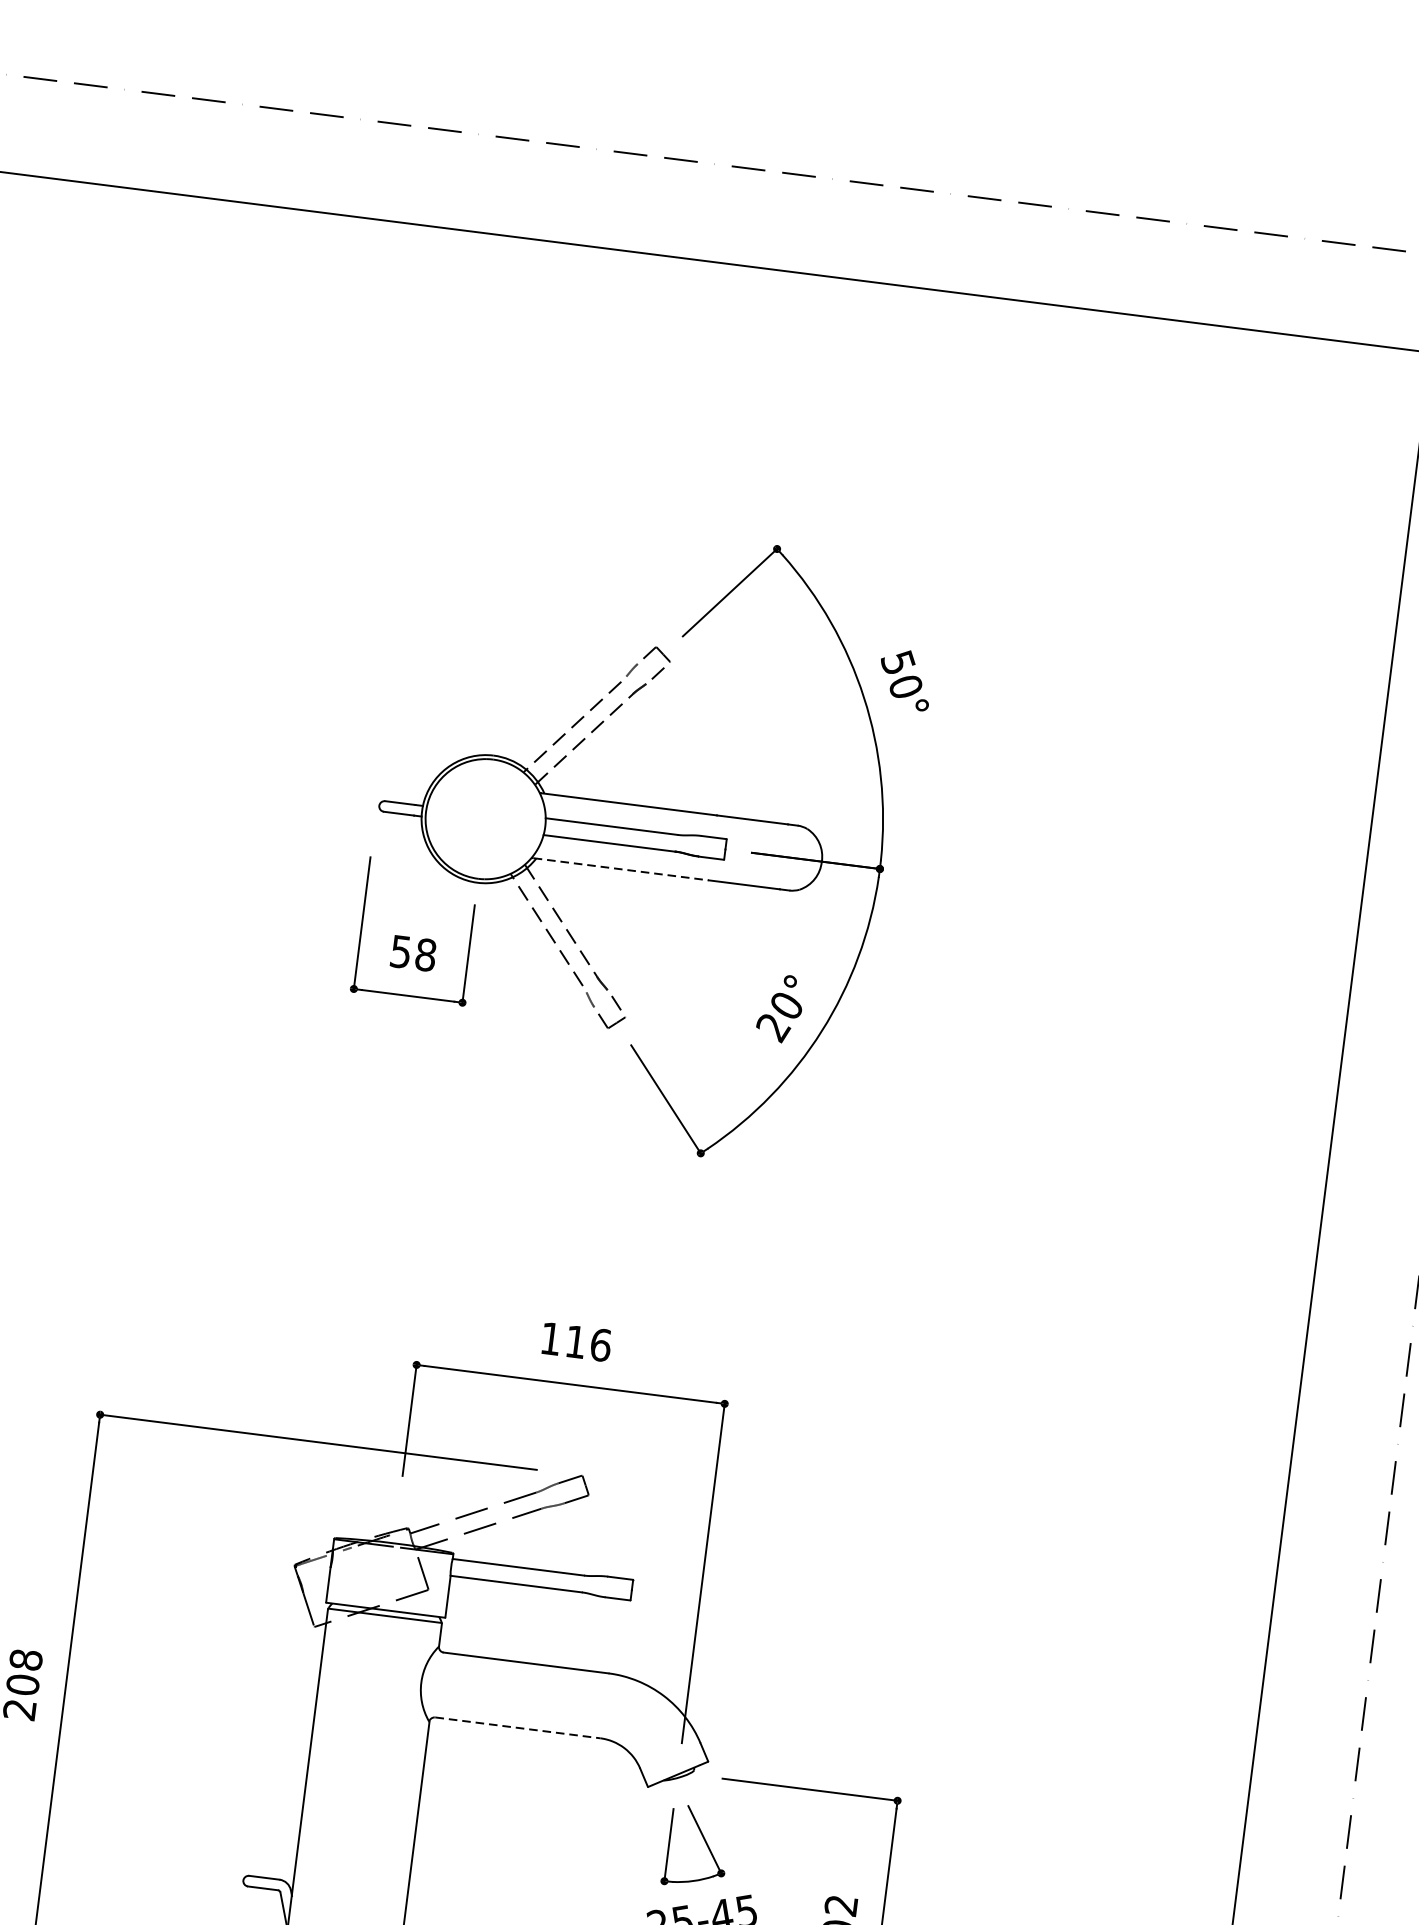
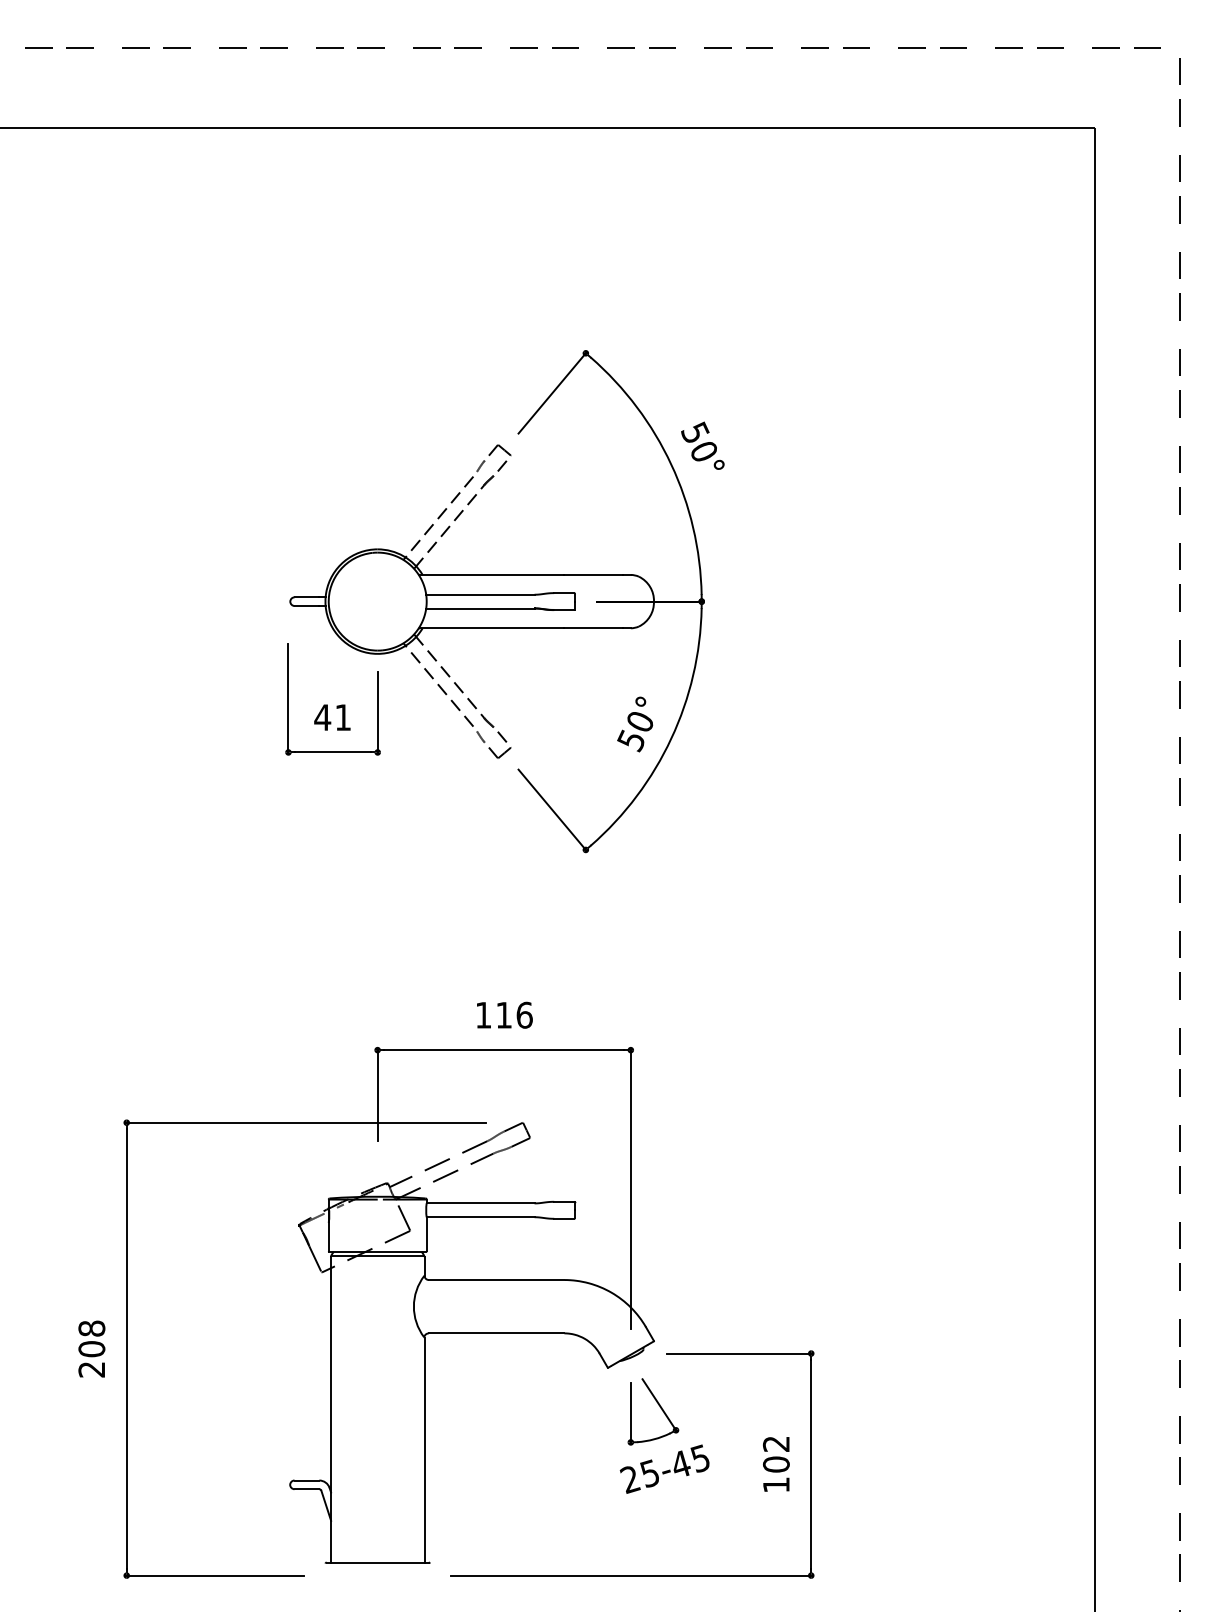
line: (621, 869) -> (492, 628), dashed -> solid
text: (412, 953) -> (332, 717), 58 -> 41
text: (773, 1027) -> (631, 740), 20° -> 50°
line: (517, 1728) -> (496, 1333), dashed -> solid

